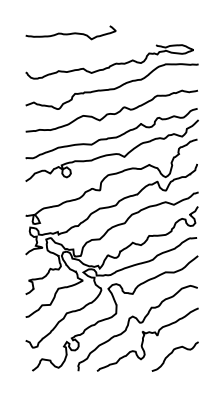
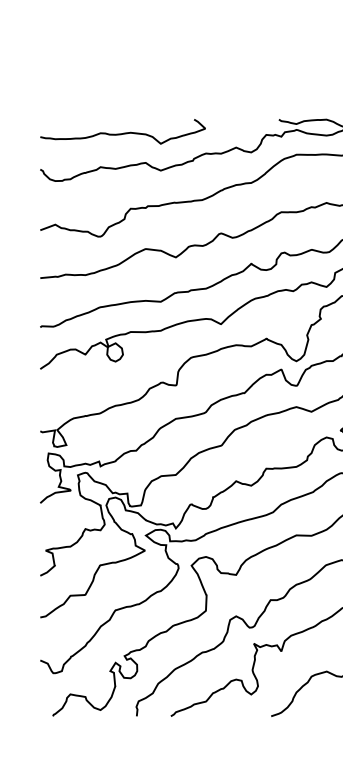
curve: (71, 32) -> (124, 131), moved

